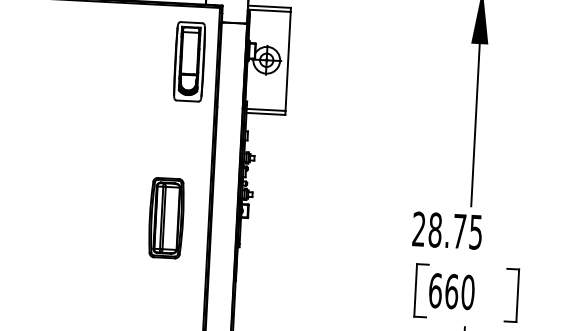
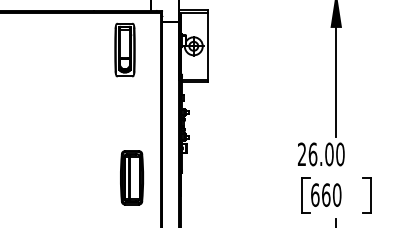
part: (188, 60) -> (124, 49), moved
part: (167, 217) -> (132, 177), moved
text: (455, 231) -> (326, 154), 28.75 -> 26.00

